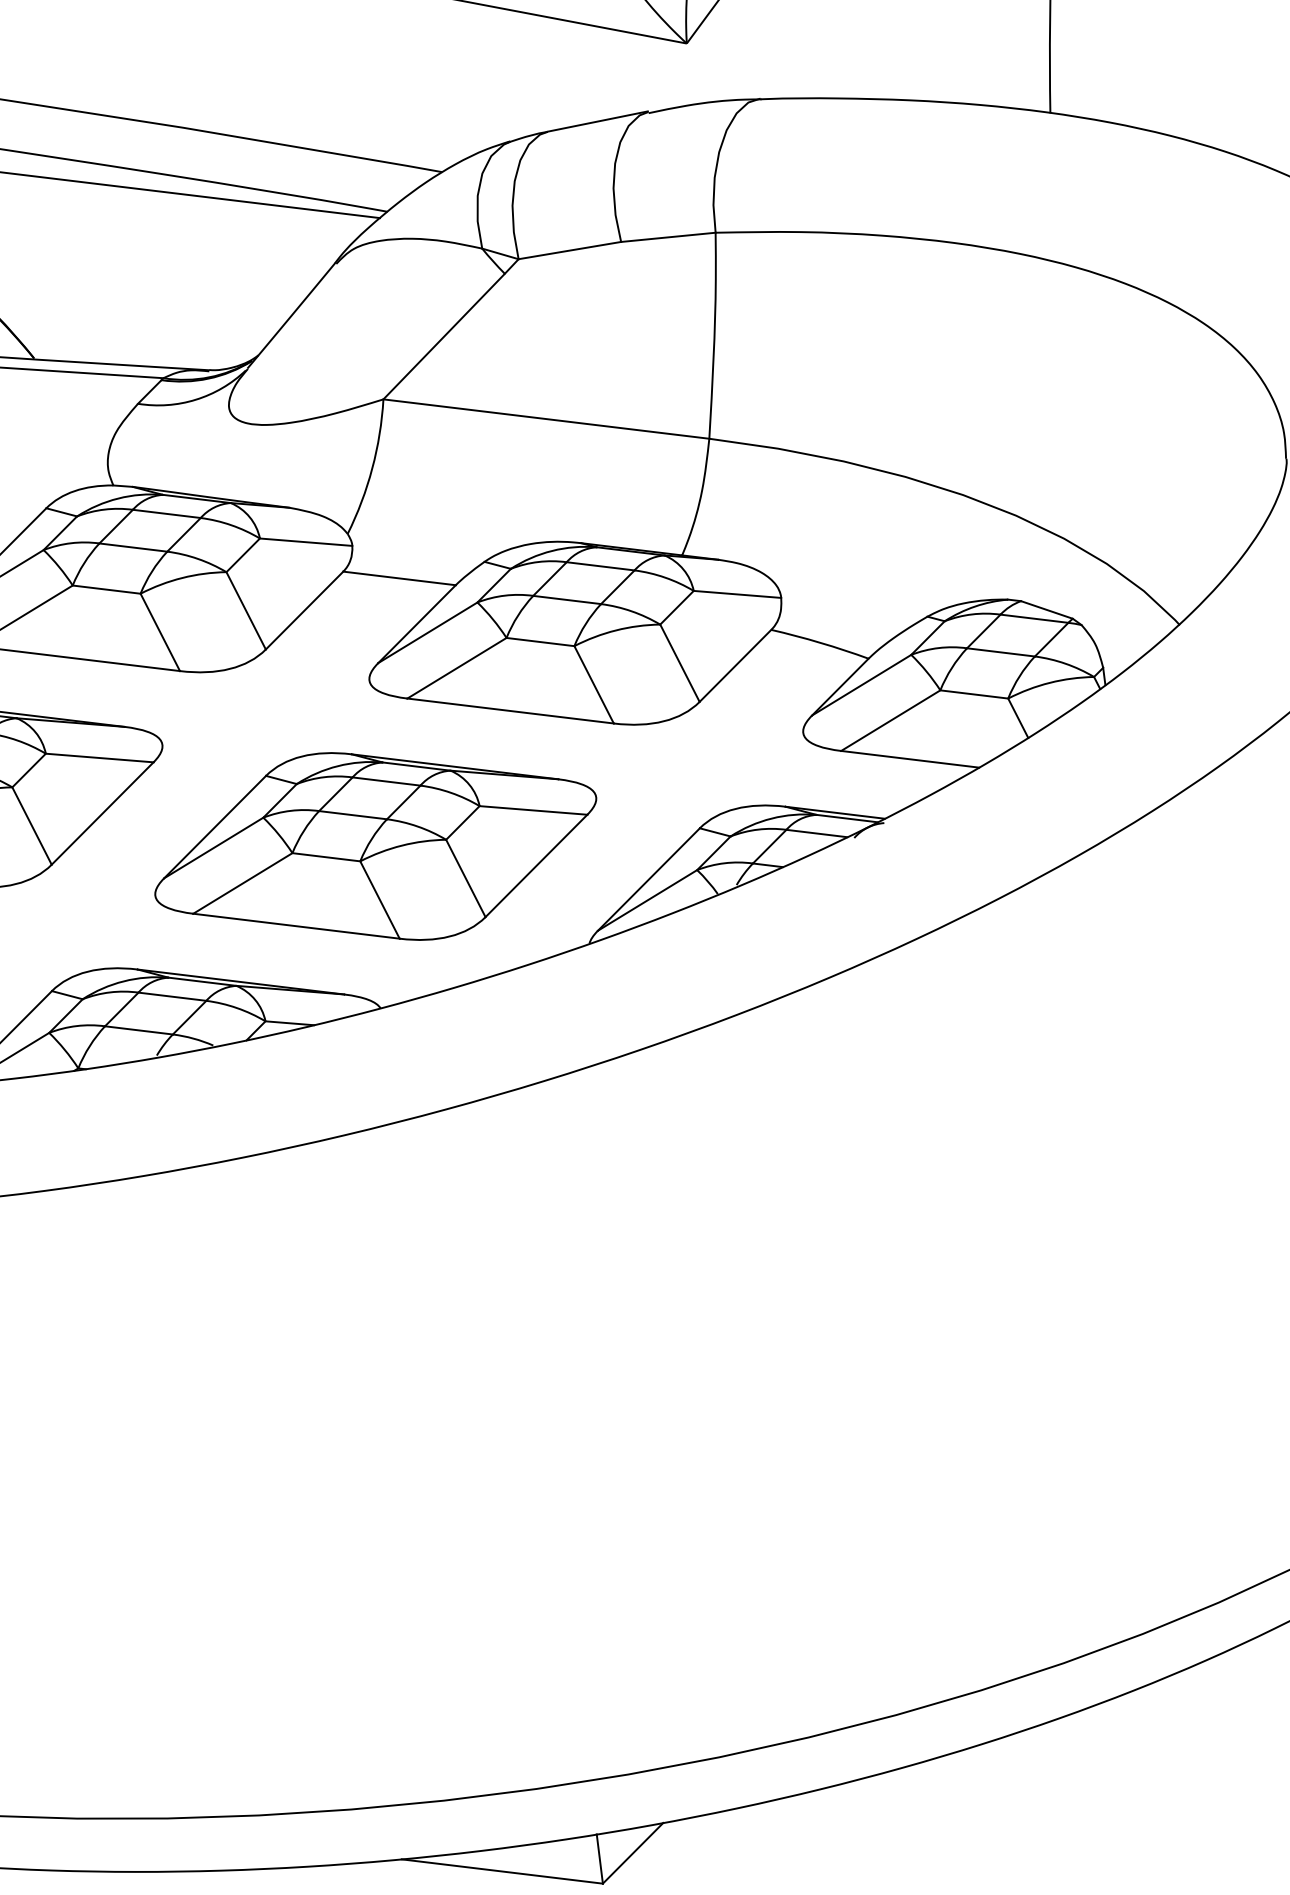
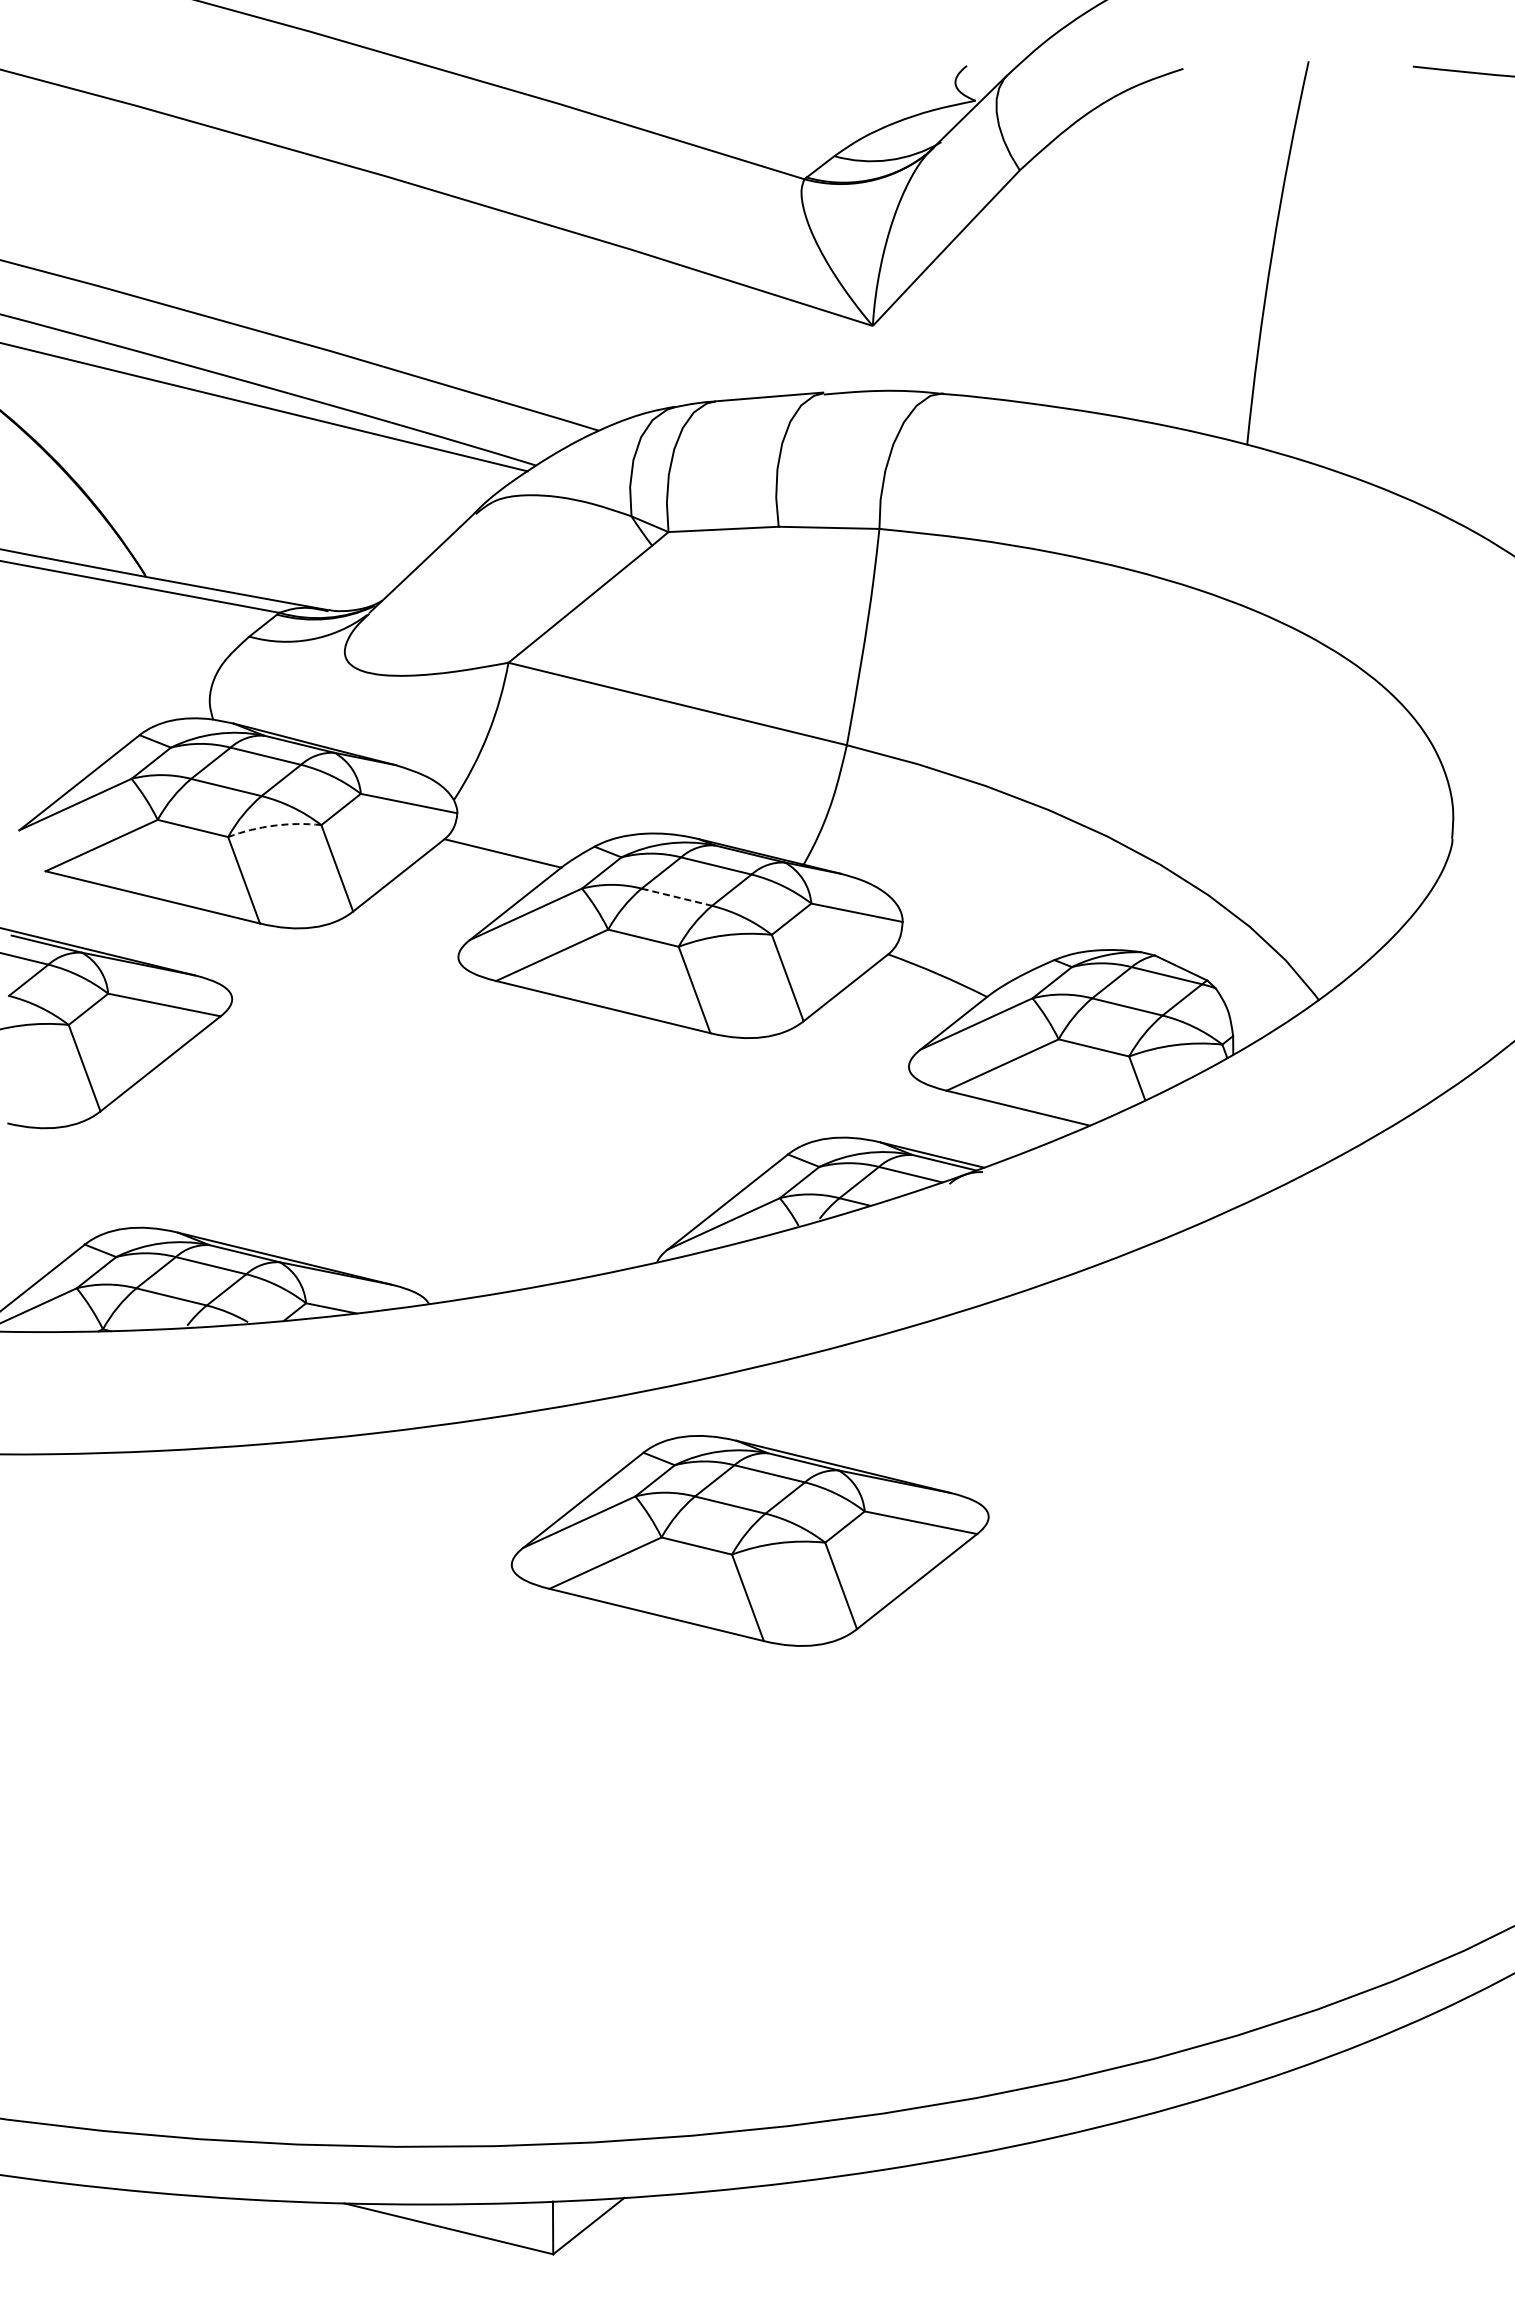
arc: (182, 577) -> (274, 825), solid -> dashed
line: (567, 600) -> (677, 897), solid -> dashed
part: (375, 846) -> (749, 1540), moved

